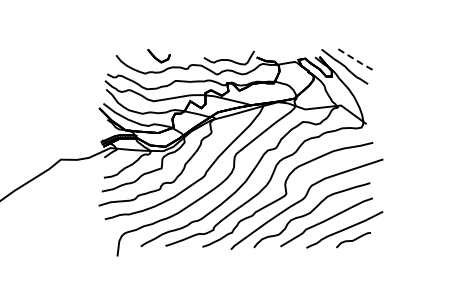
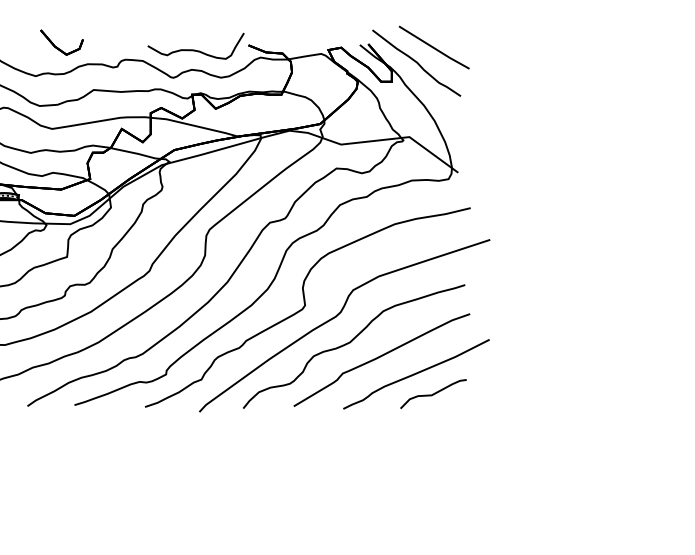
line: (353, 58) -> (433, 47), dashed -> solid

